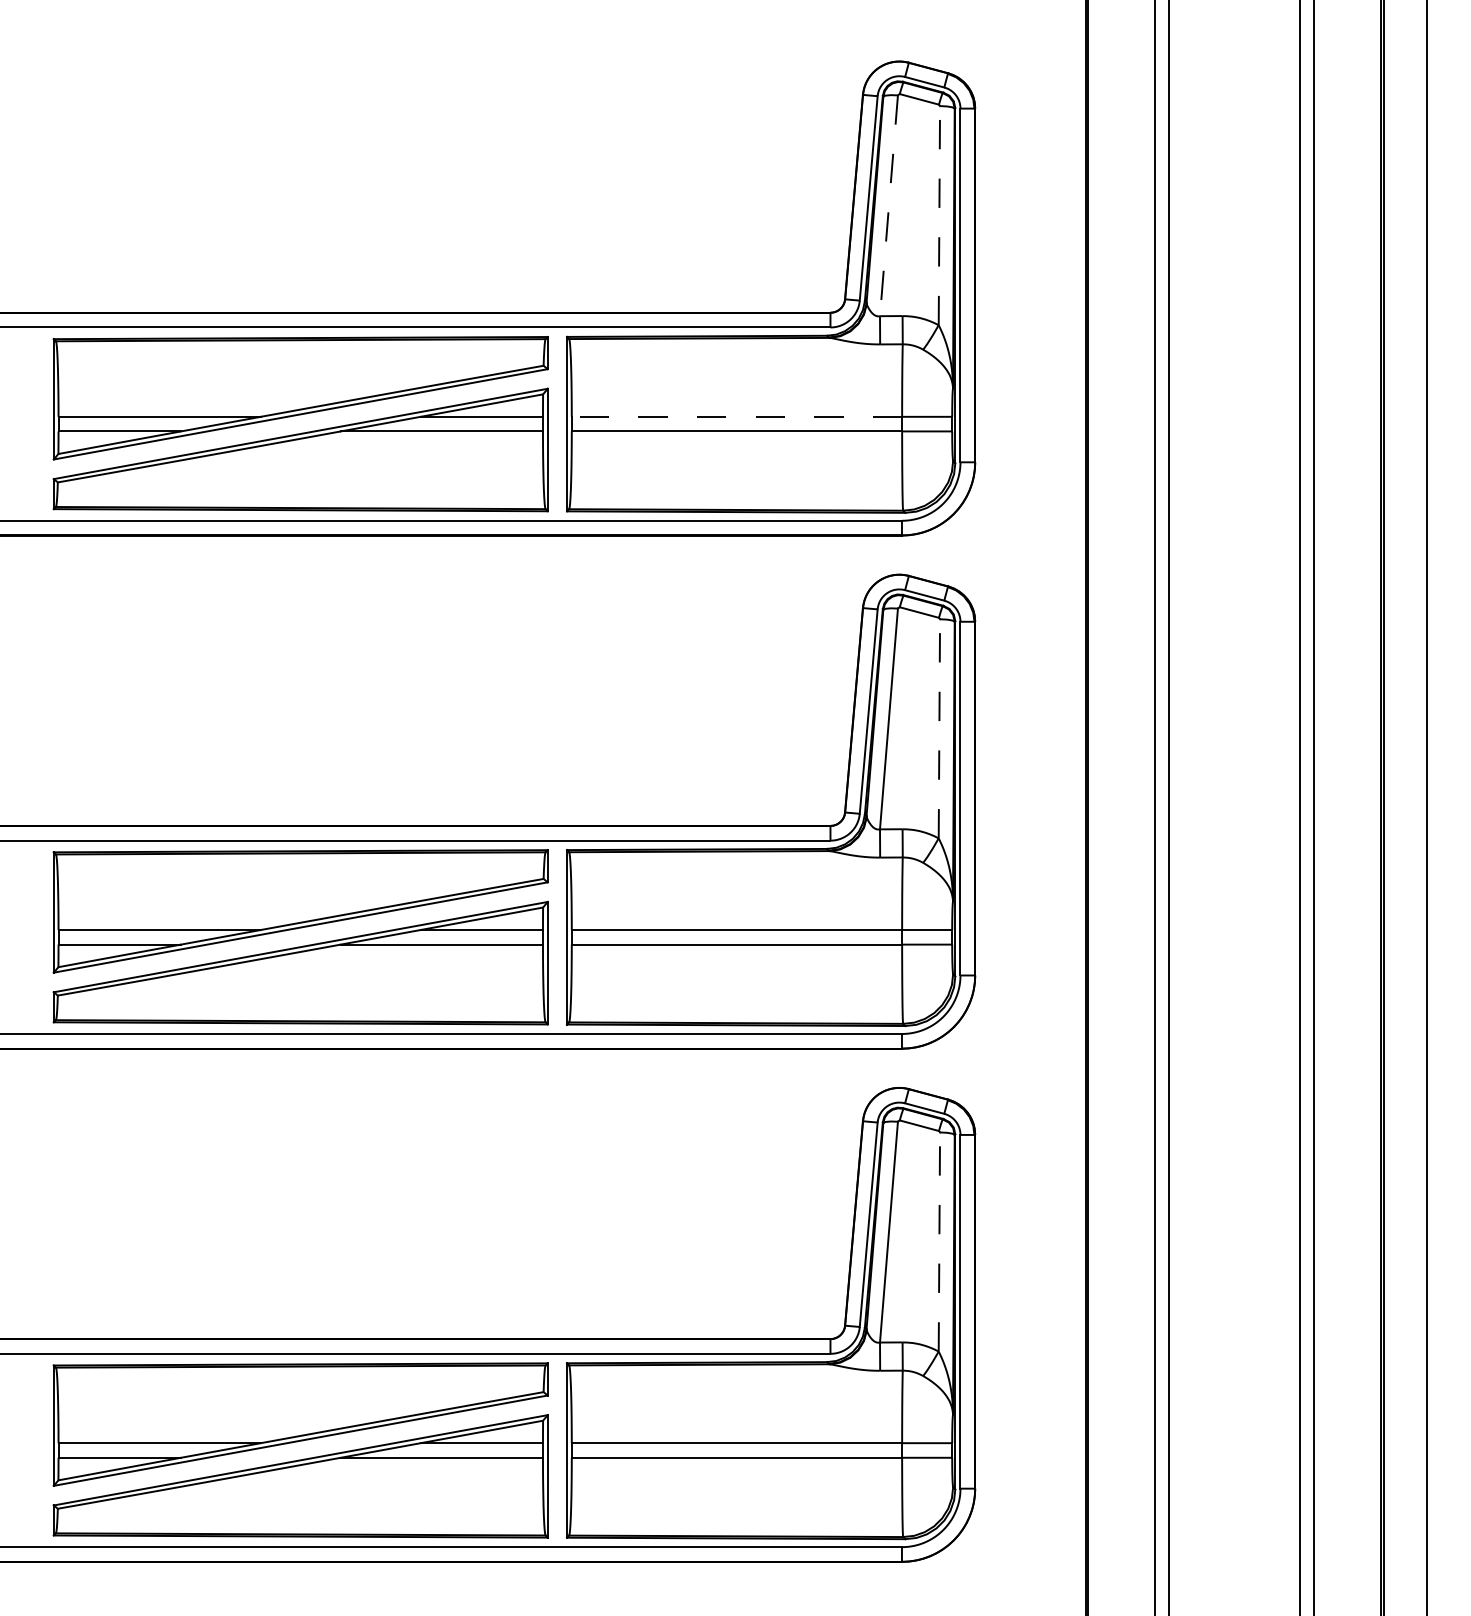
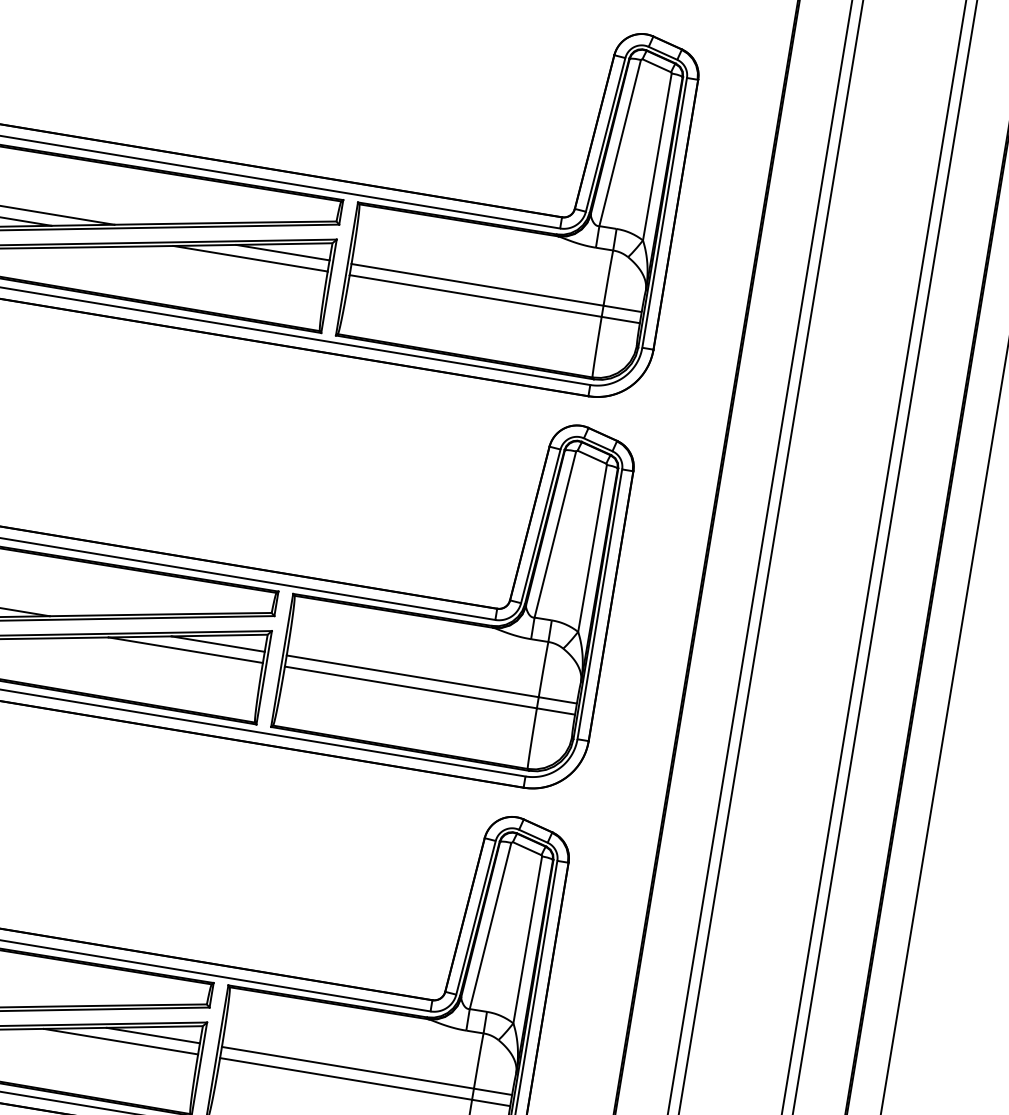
line: (888, 205) -> (619, 142), dashed -> solid
line: (939, 215) -> (657, 156), dashed -> solid
line: (736, 416) -> (477, 284), dashed -> solid
line: (939, 728) -> (592, 548), dashed -> solid
line: (939, 1242) -> (527, 940), dashed -> solid

